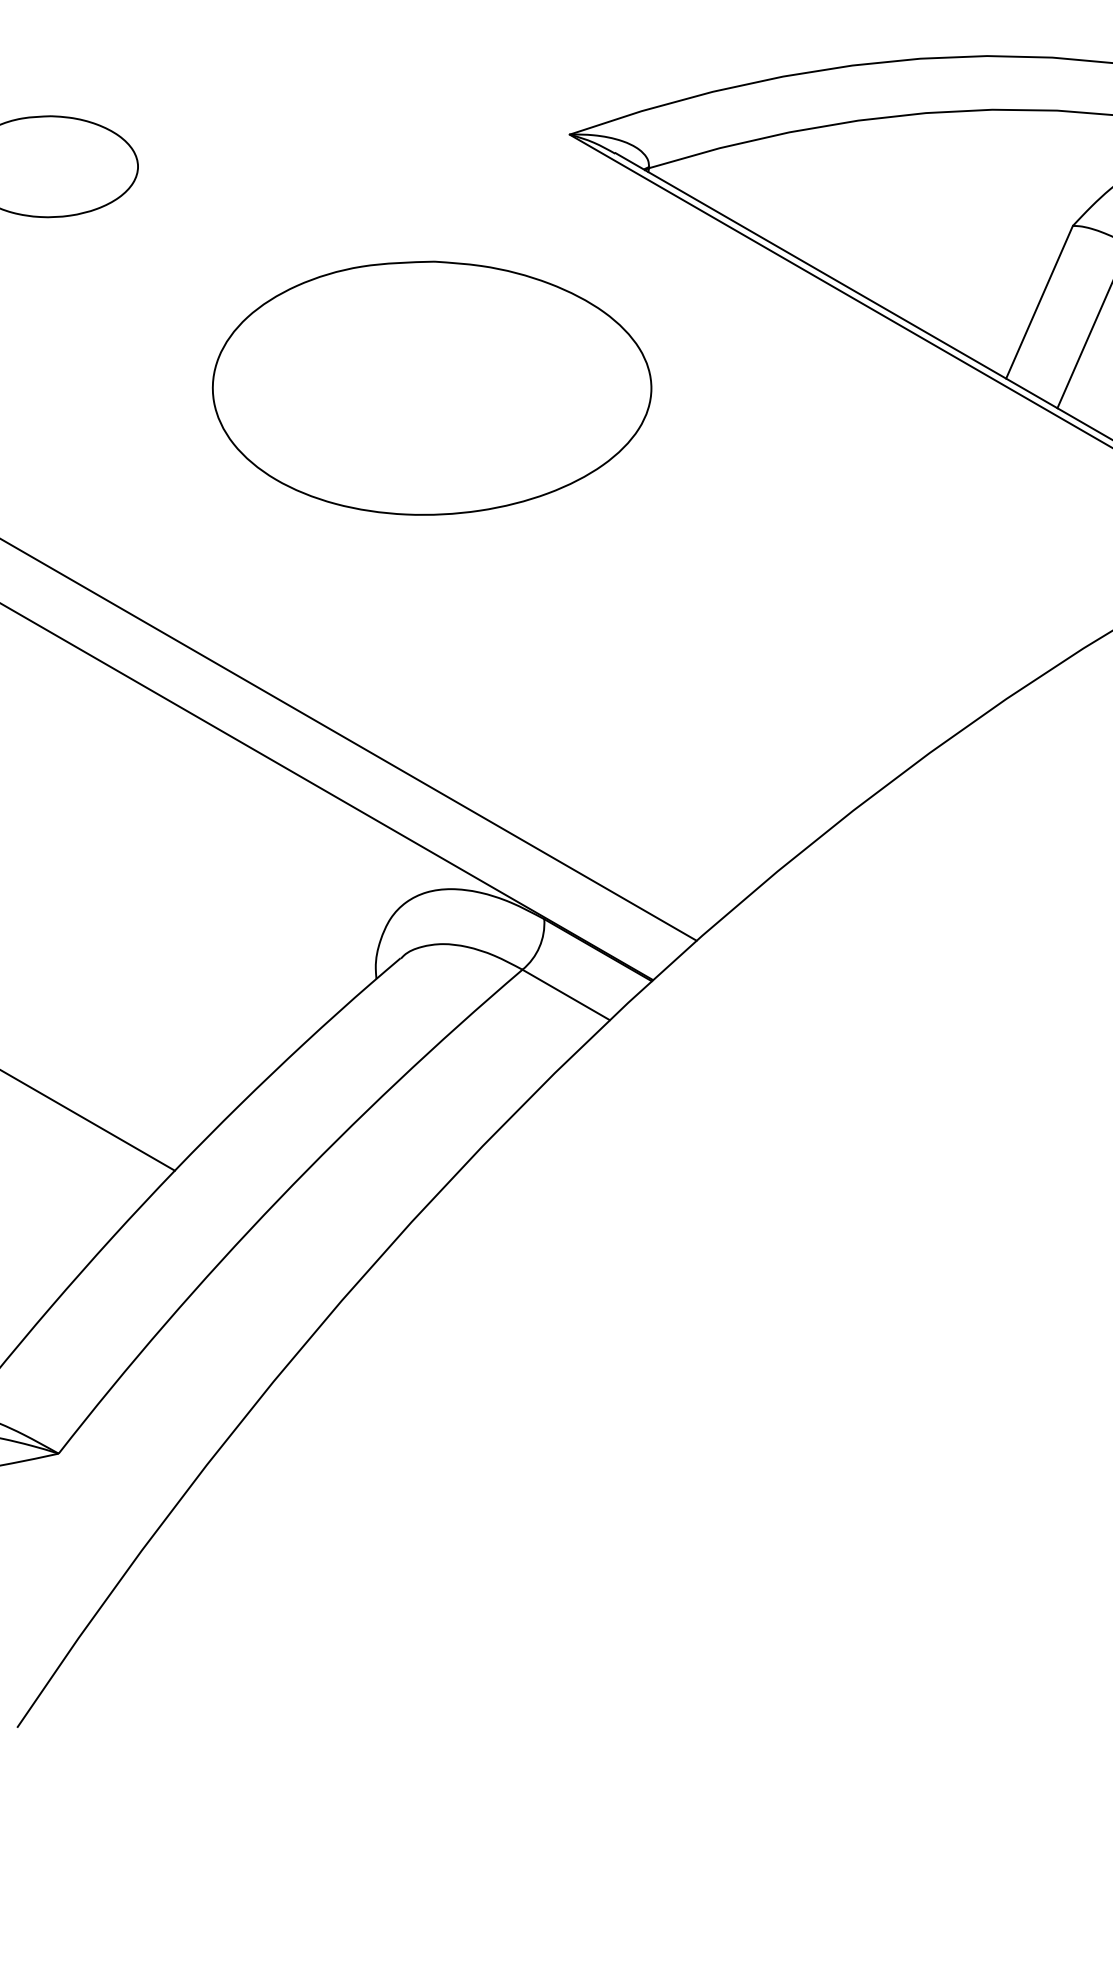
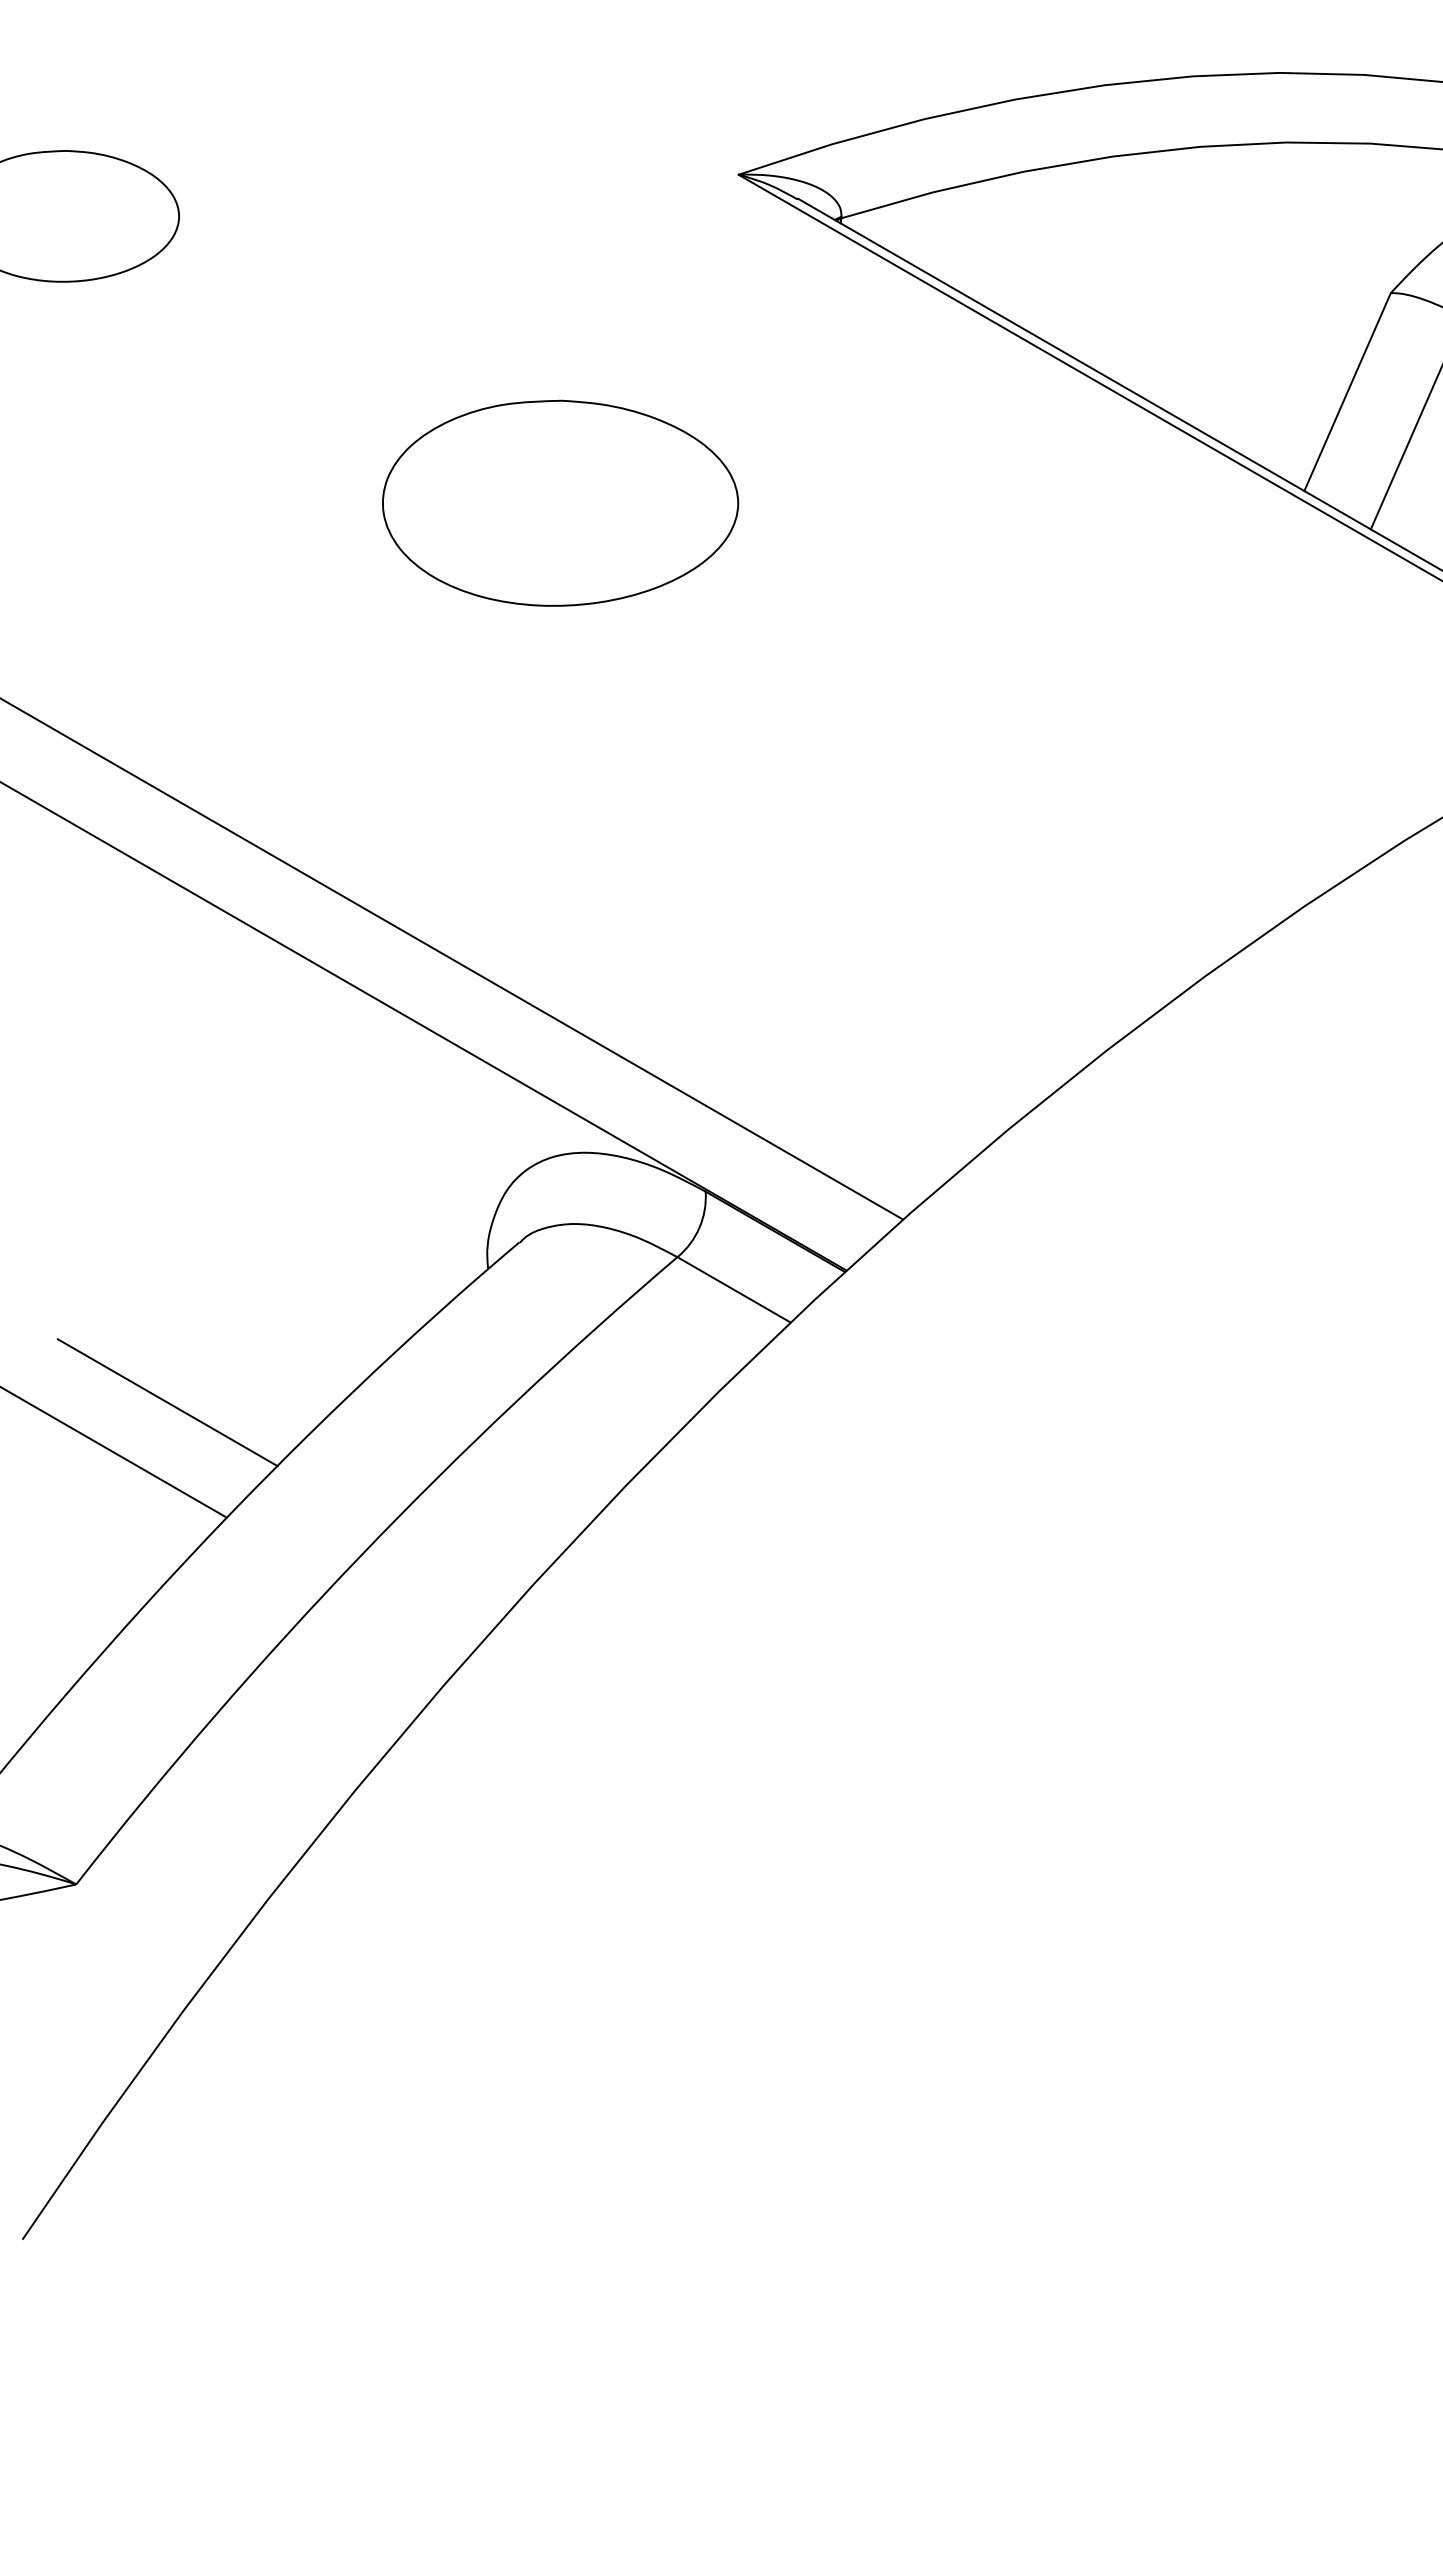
part: (432, 387) -> (560, 502), size x0.62
line: (129, 1081) -> (167, 1402), added

